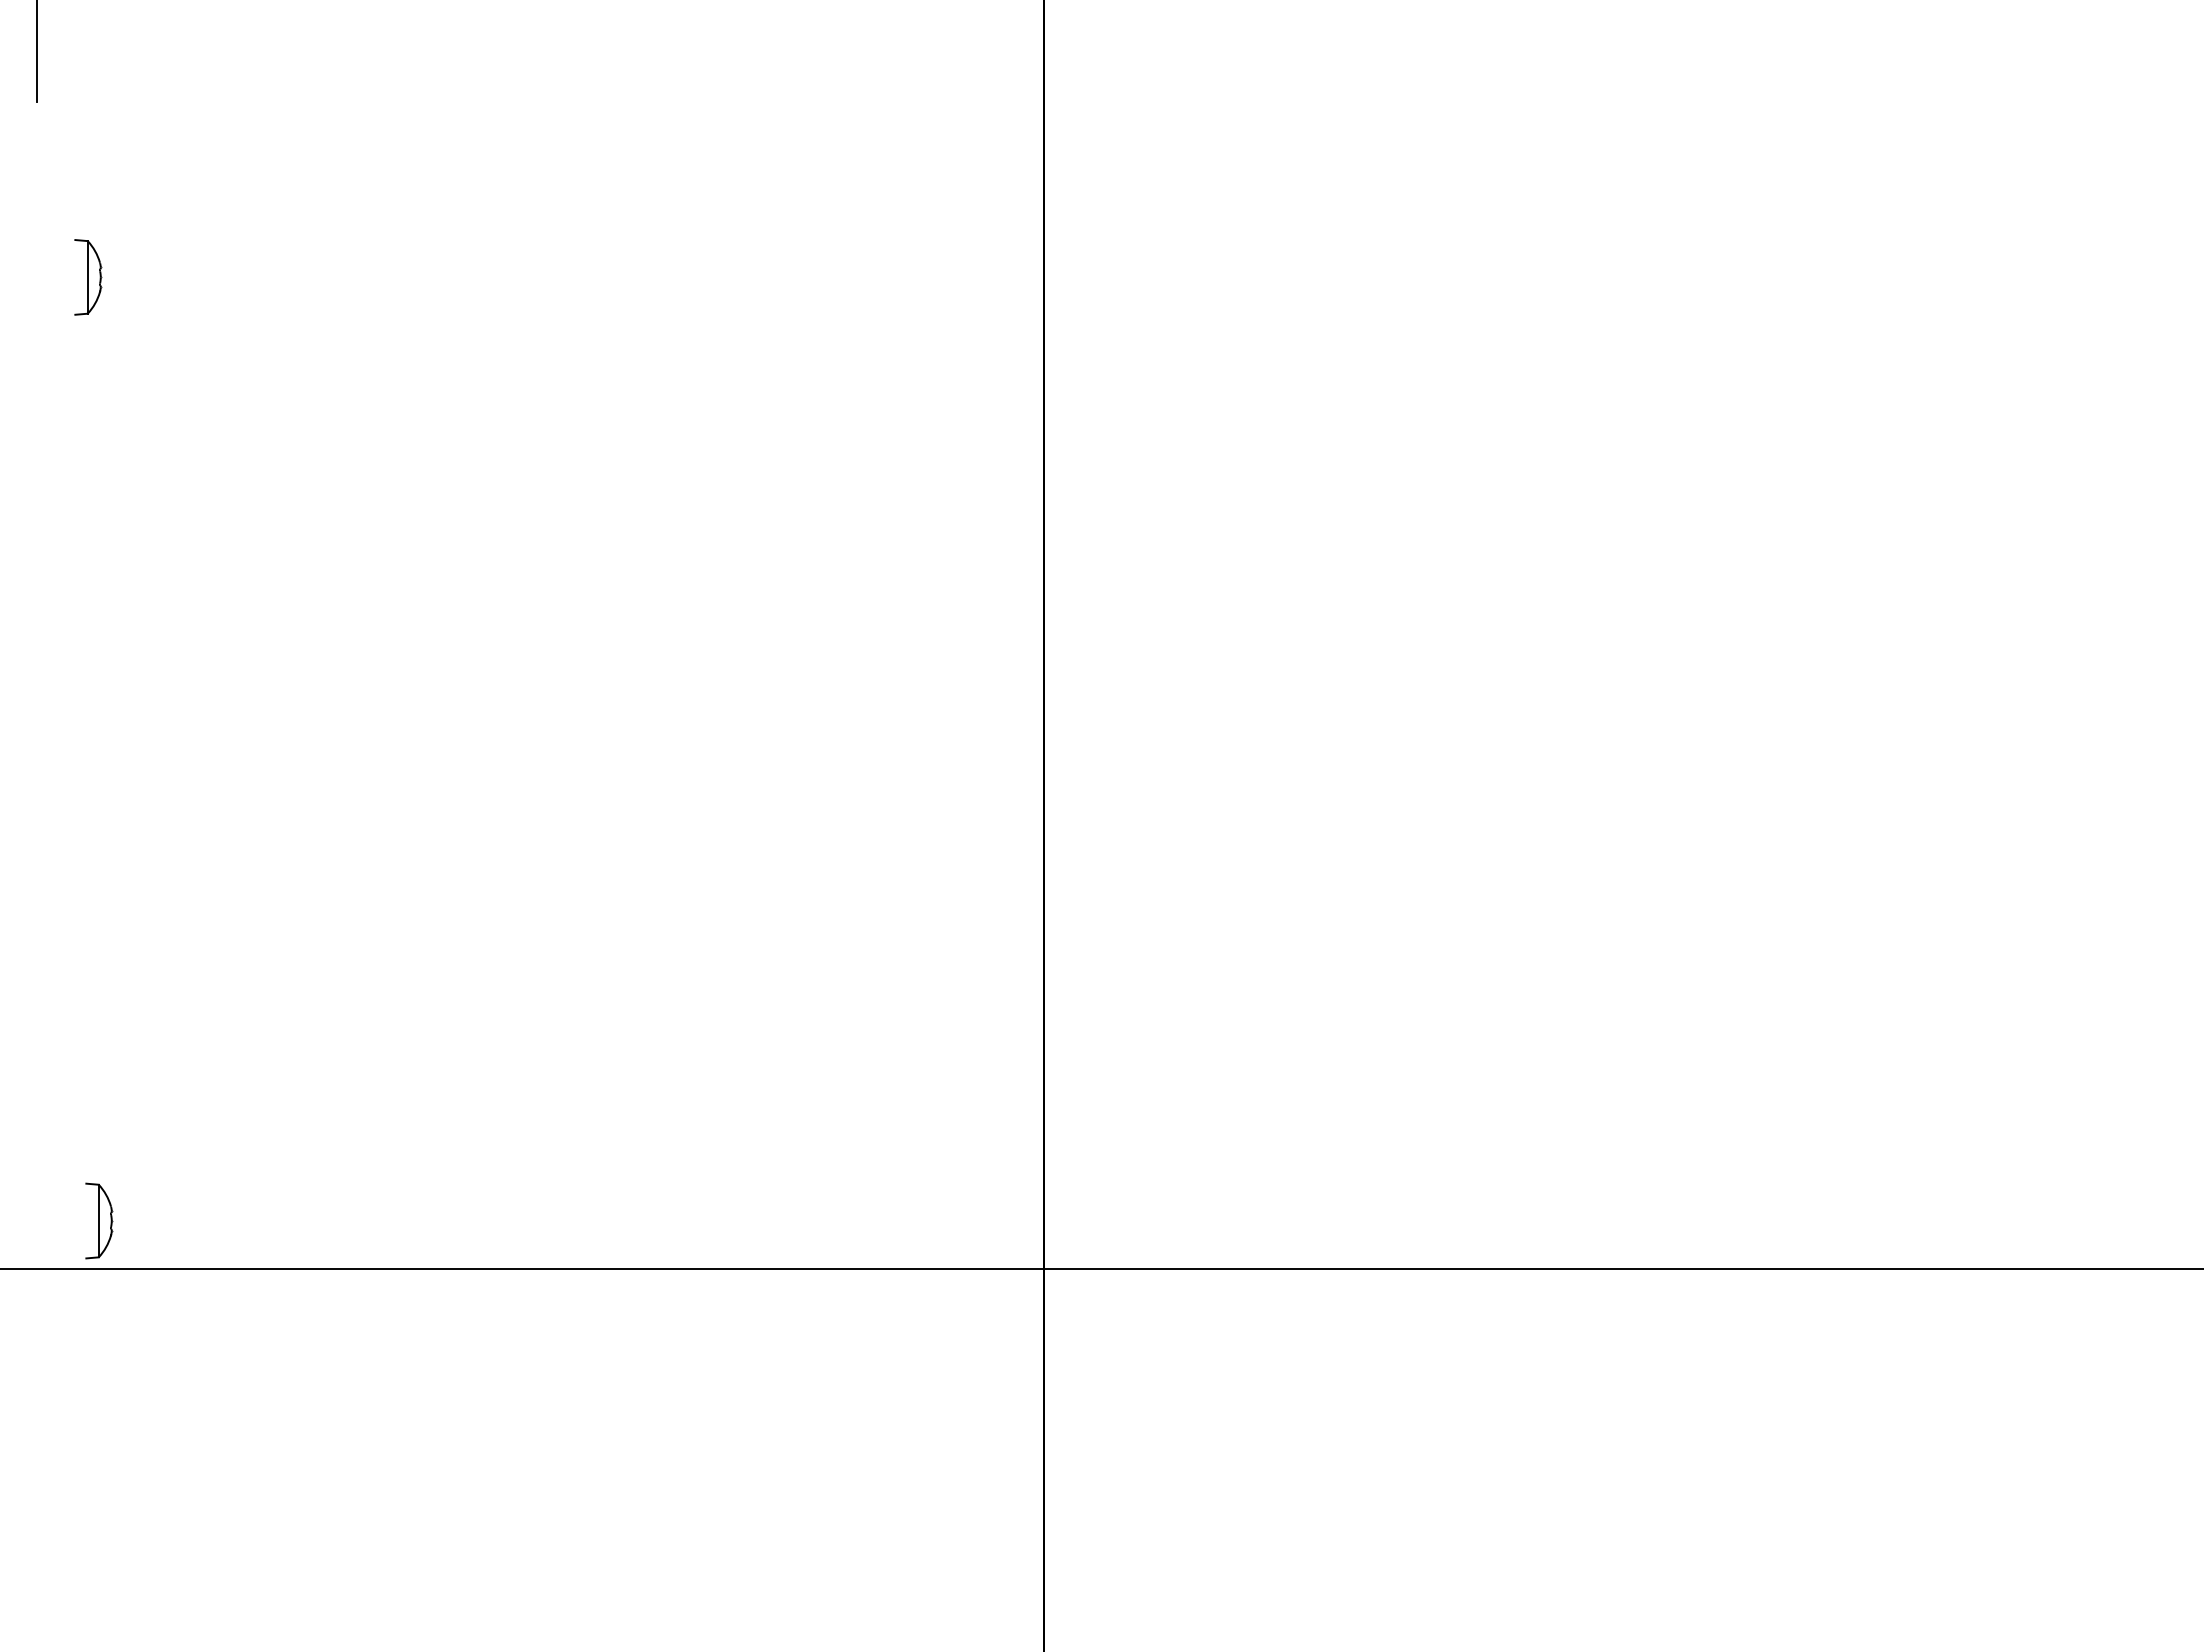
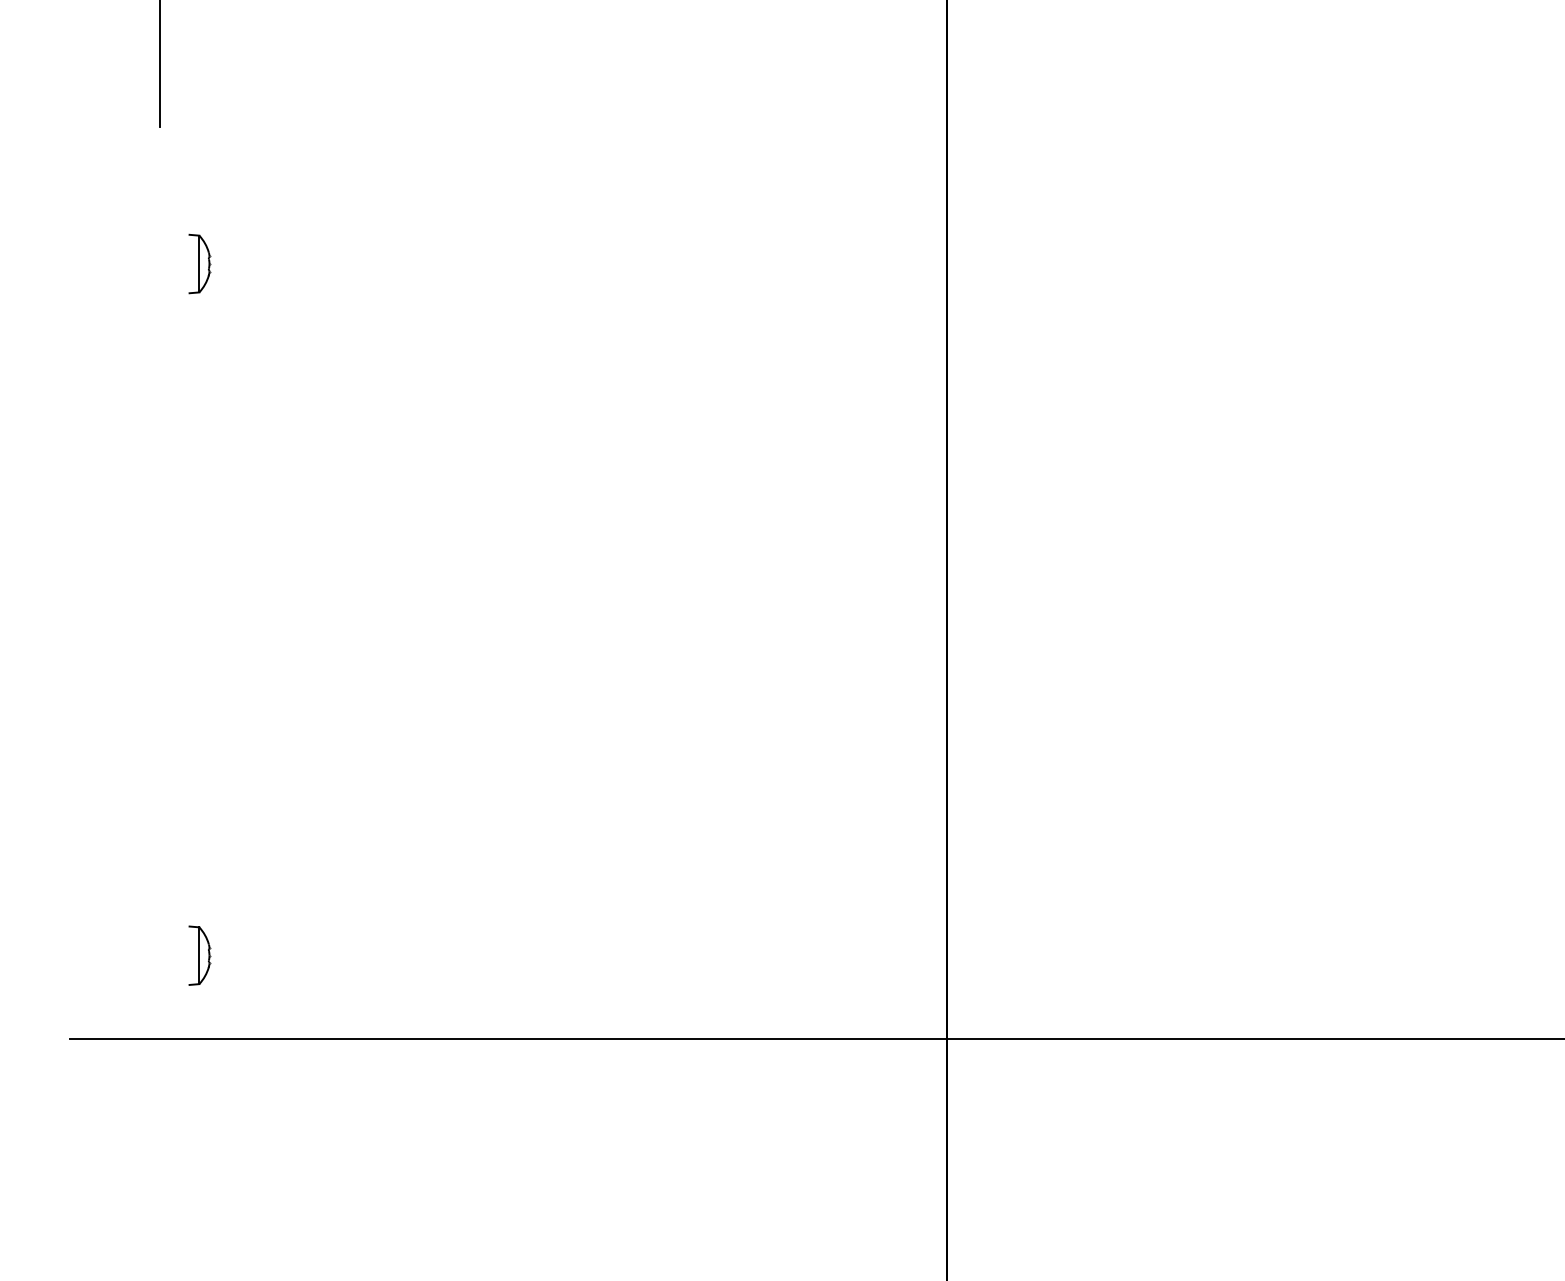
part: (99, 1220) -> (199, 955), moved

